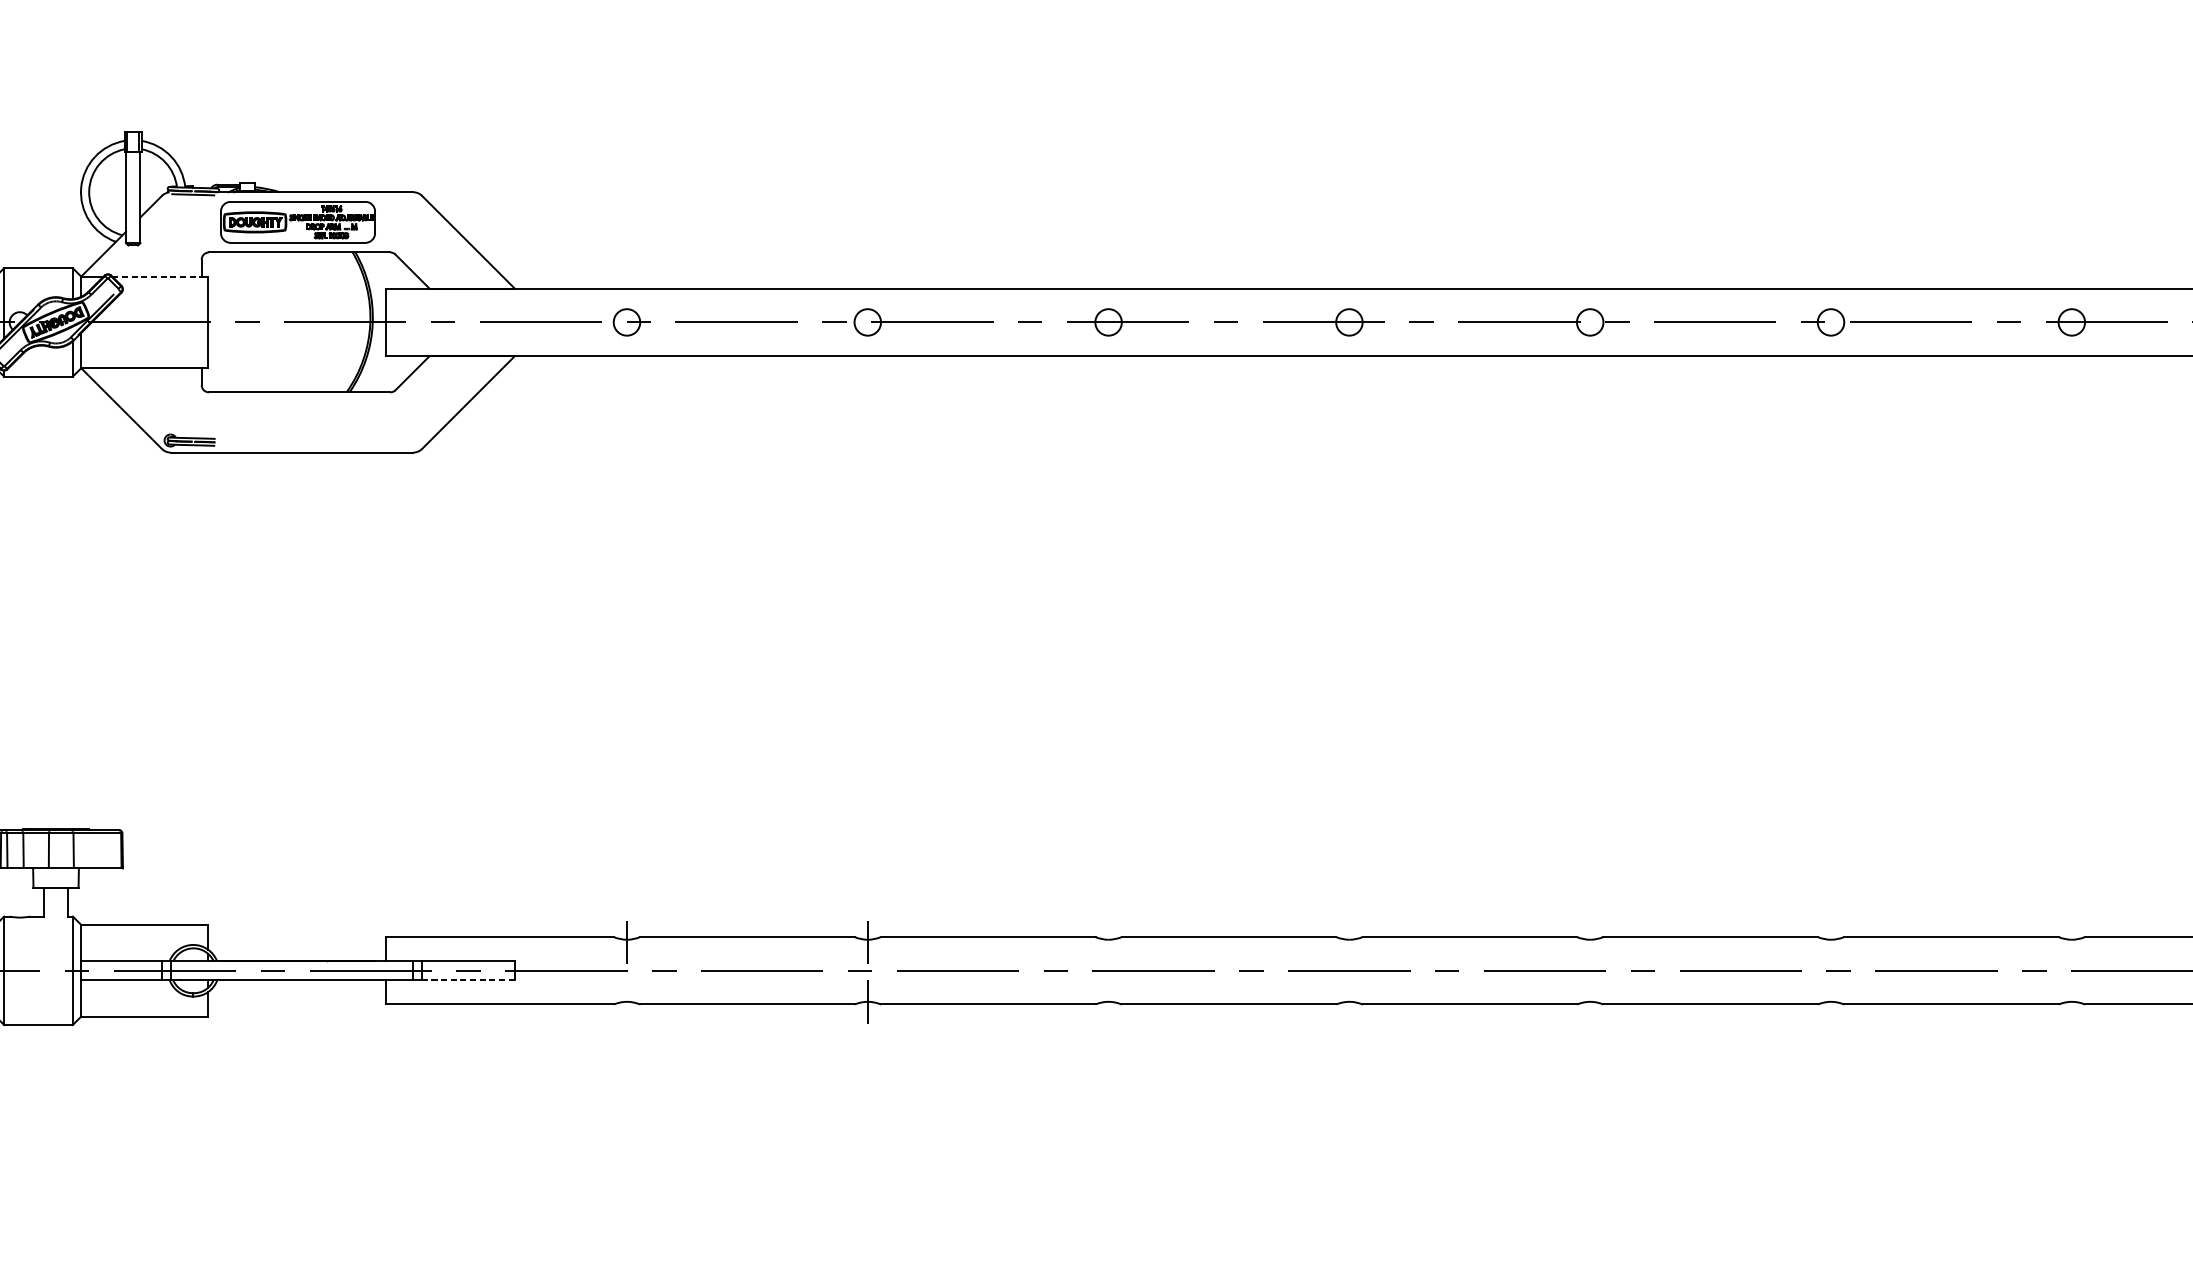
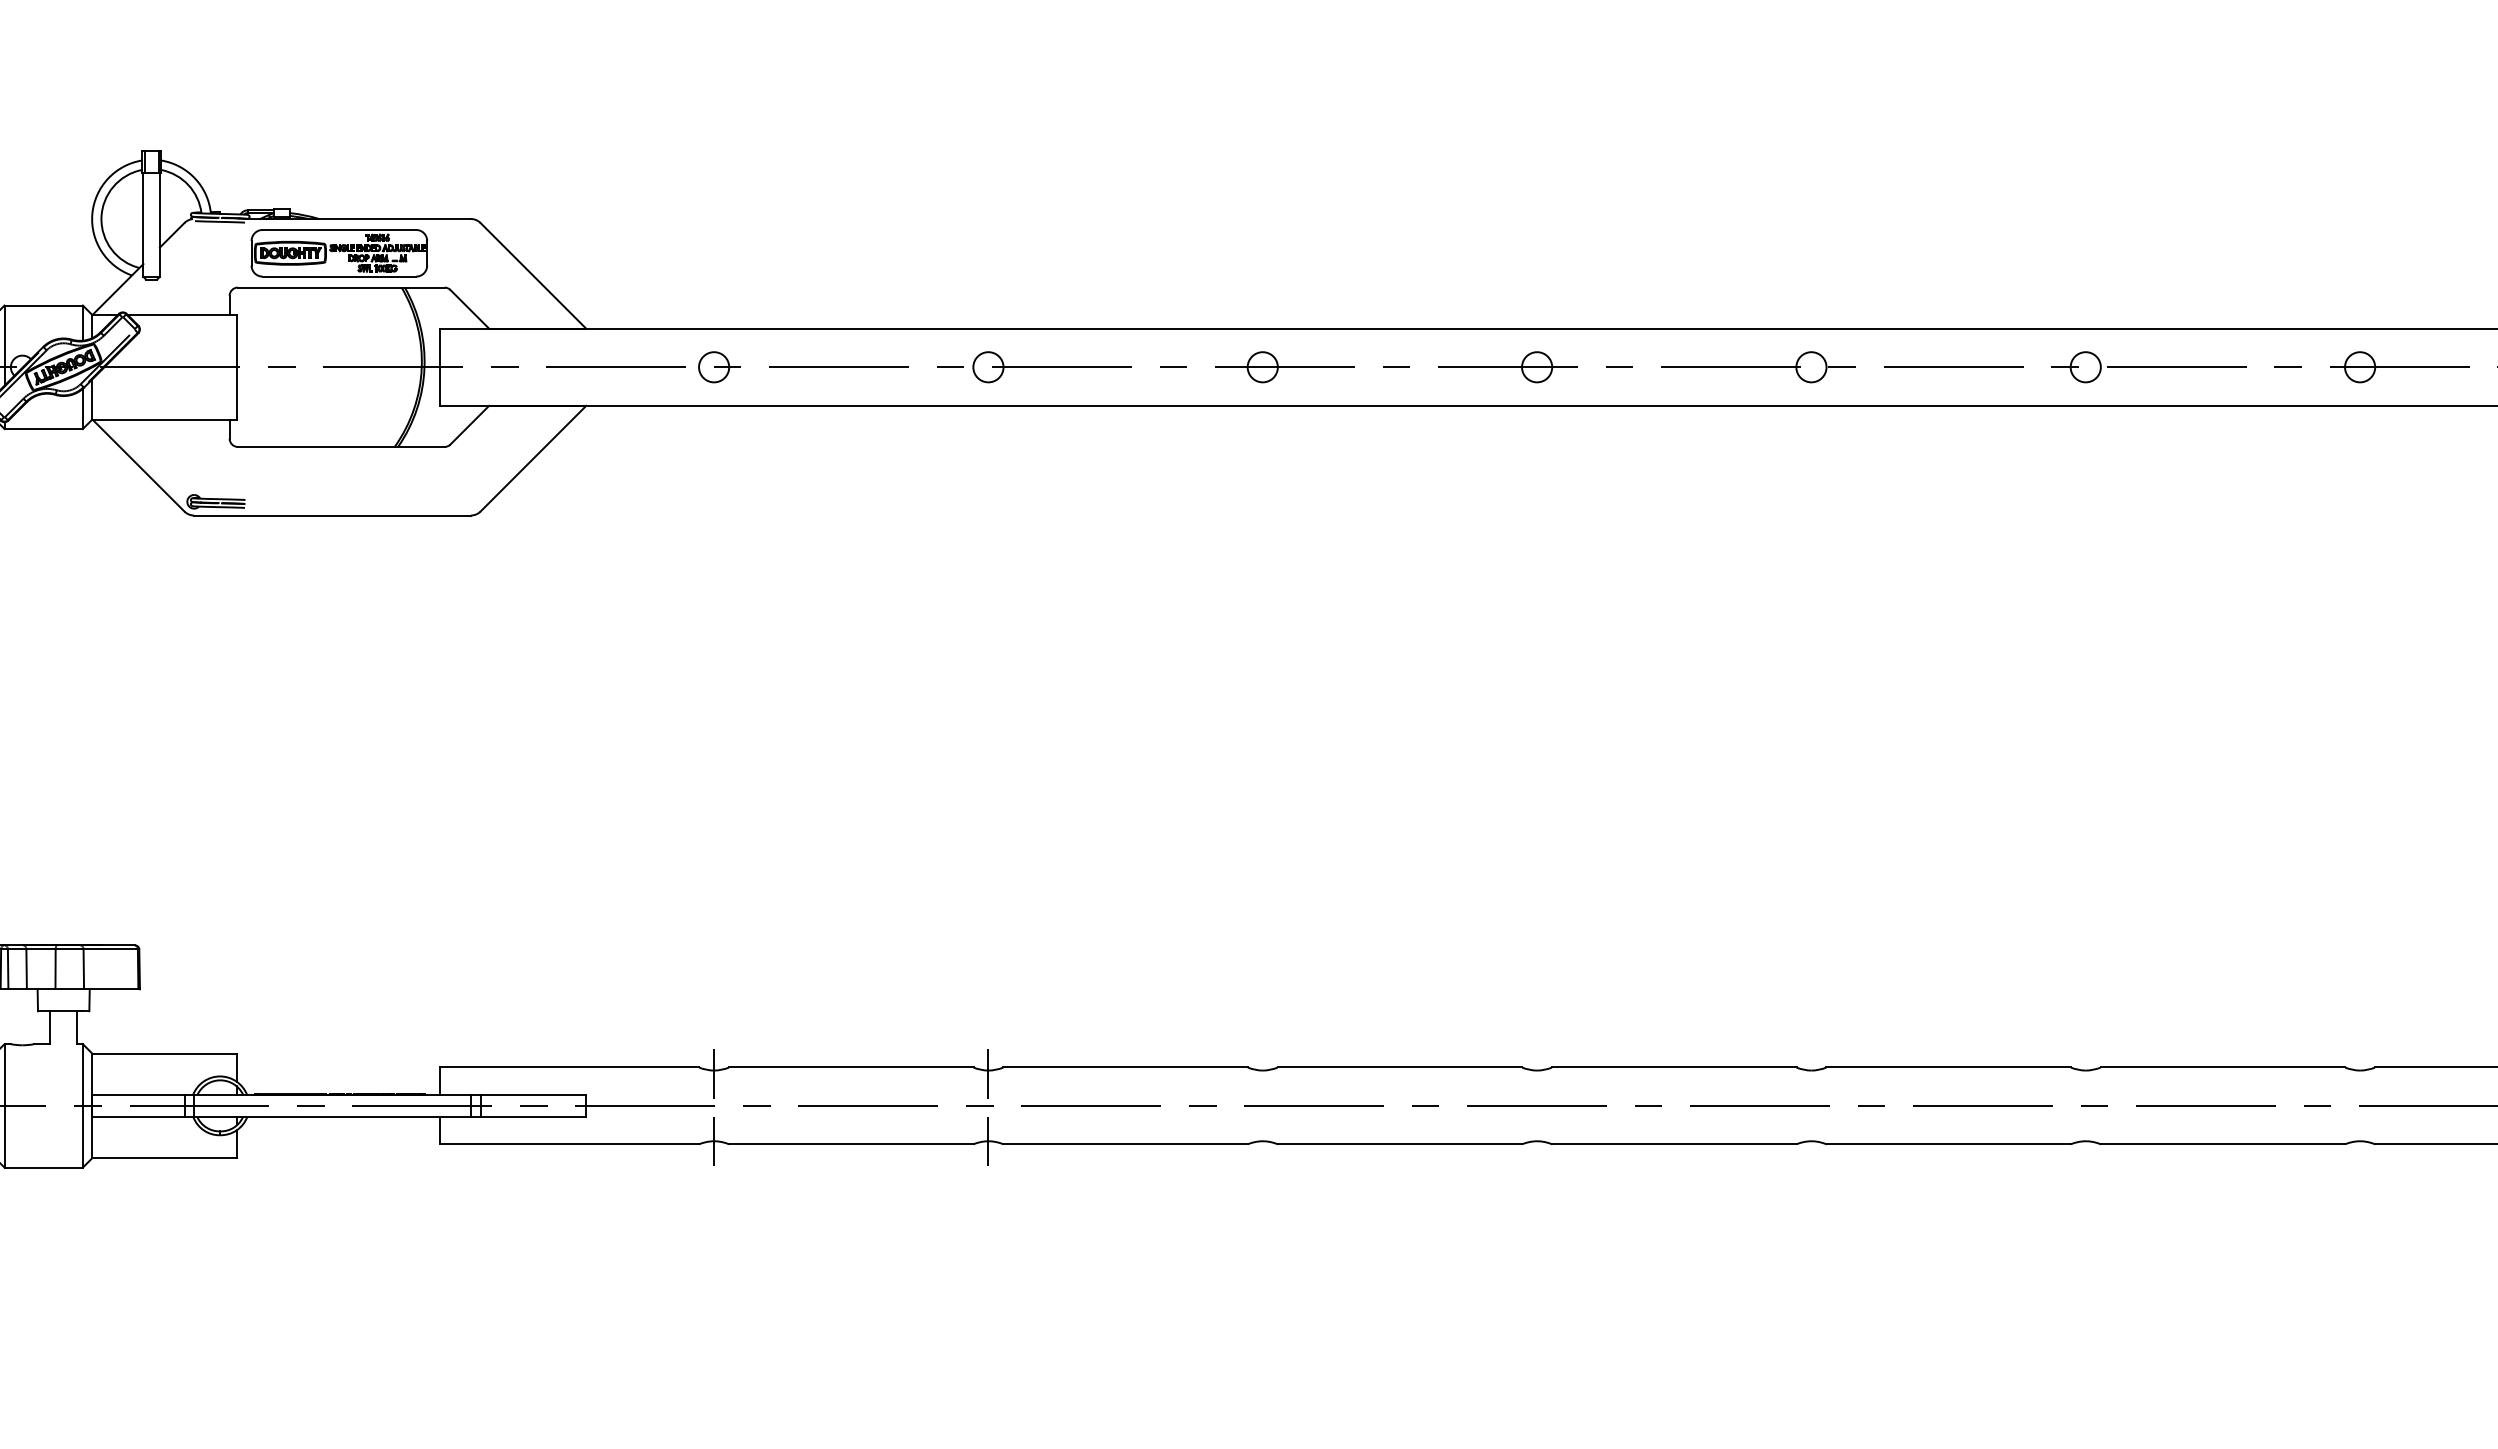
line: (156, 276) -> (178, 315), dashed -> solid
line: (468, 980) -> (533, 1116), dashed -> solid
line: (627, 1002) -> (714, 1141), added

